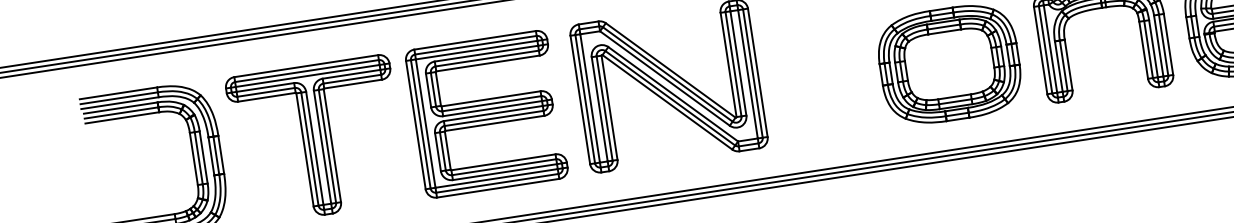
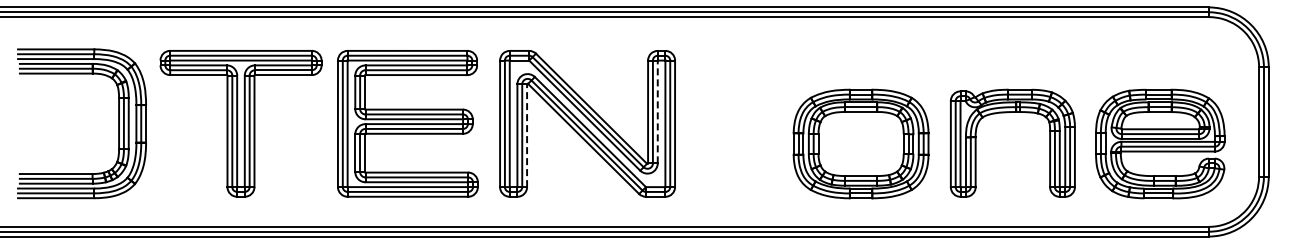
line: (738, 63) -> (657, 111), solid -> dashed
line: (609, 107) -> (527, 135), solid -> dashed

